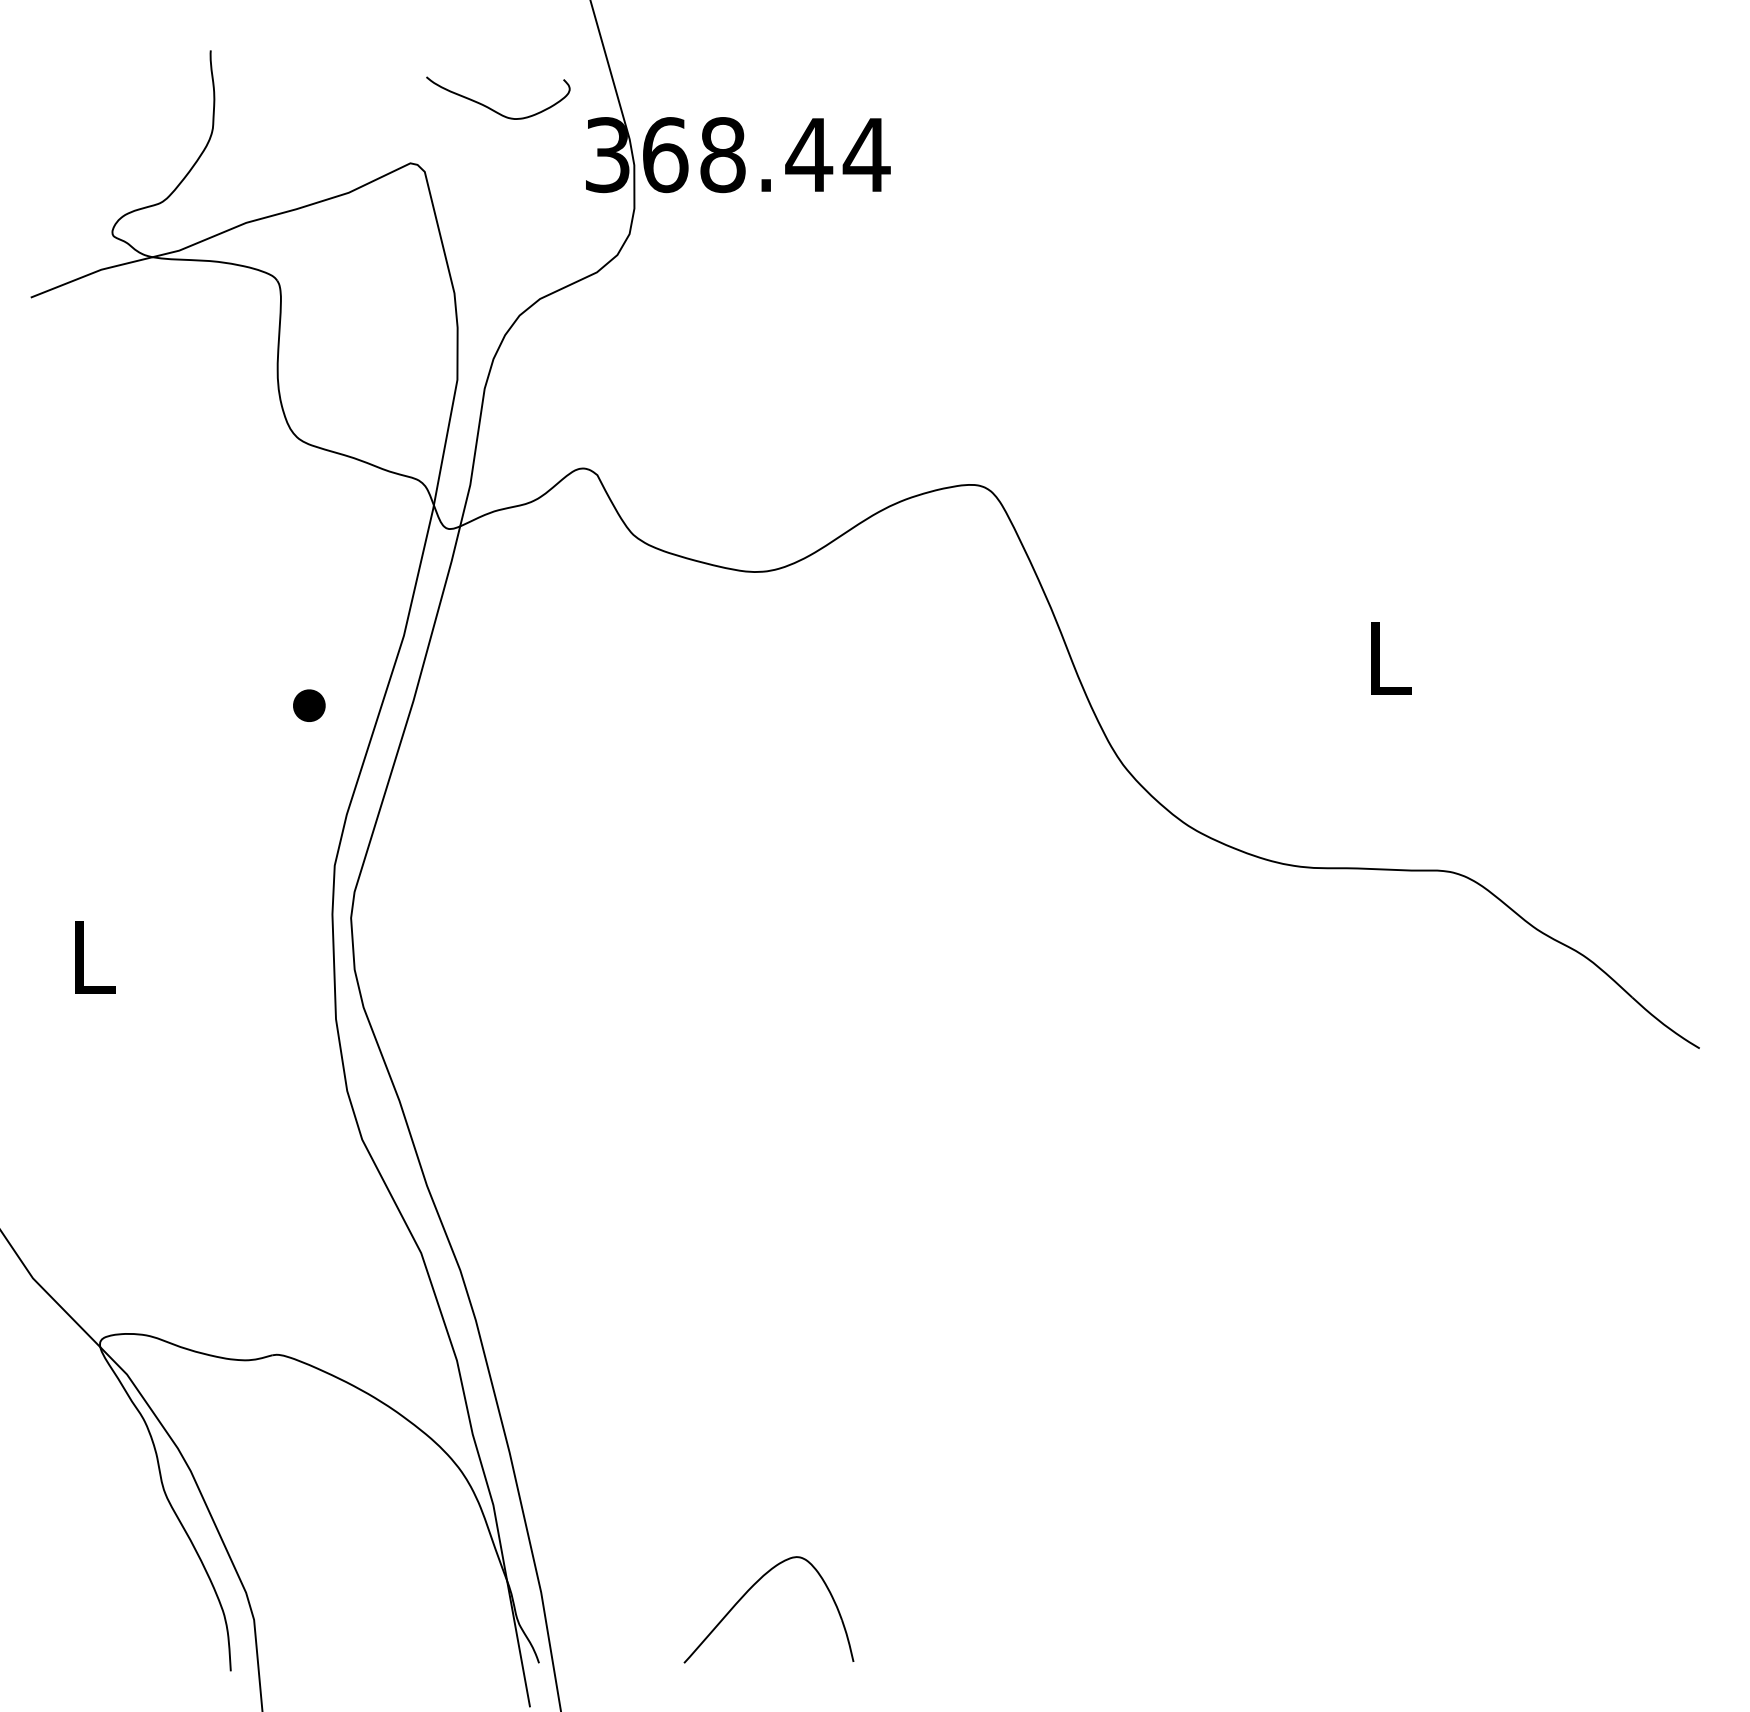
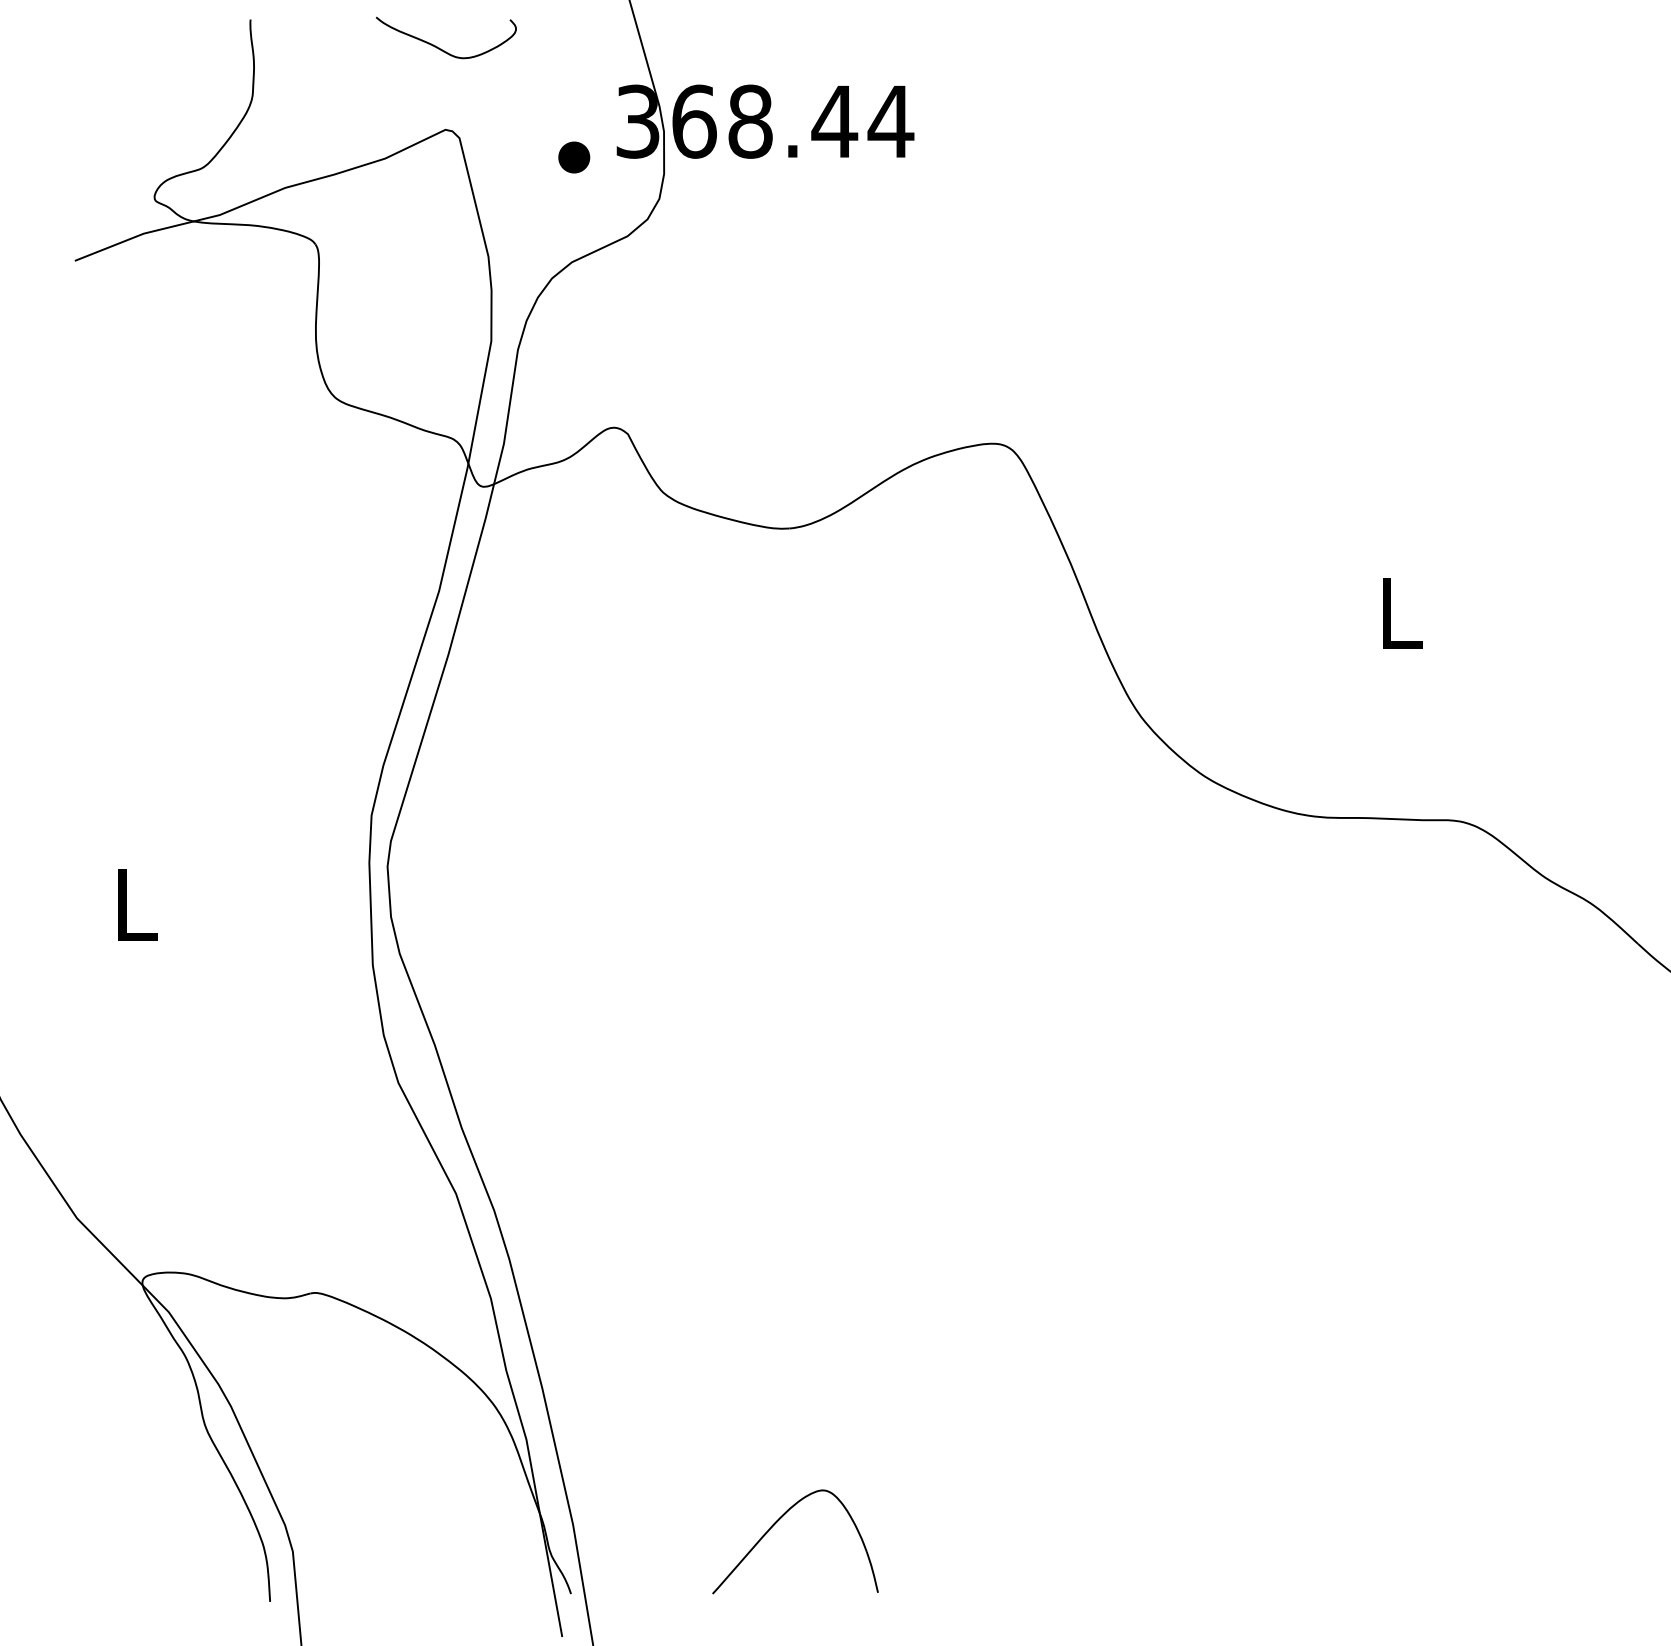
curve: (490, 107) -> (438, 46), moved
part: (309, 705) -> (574, 157), moved

